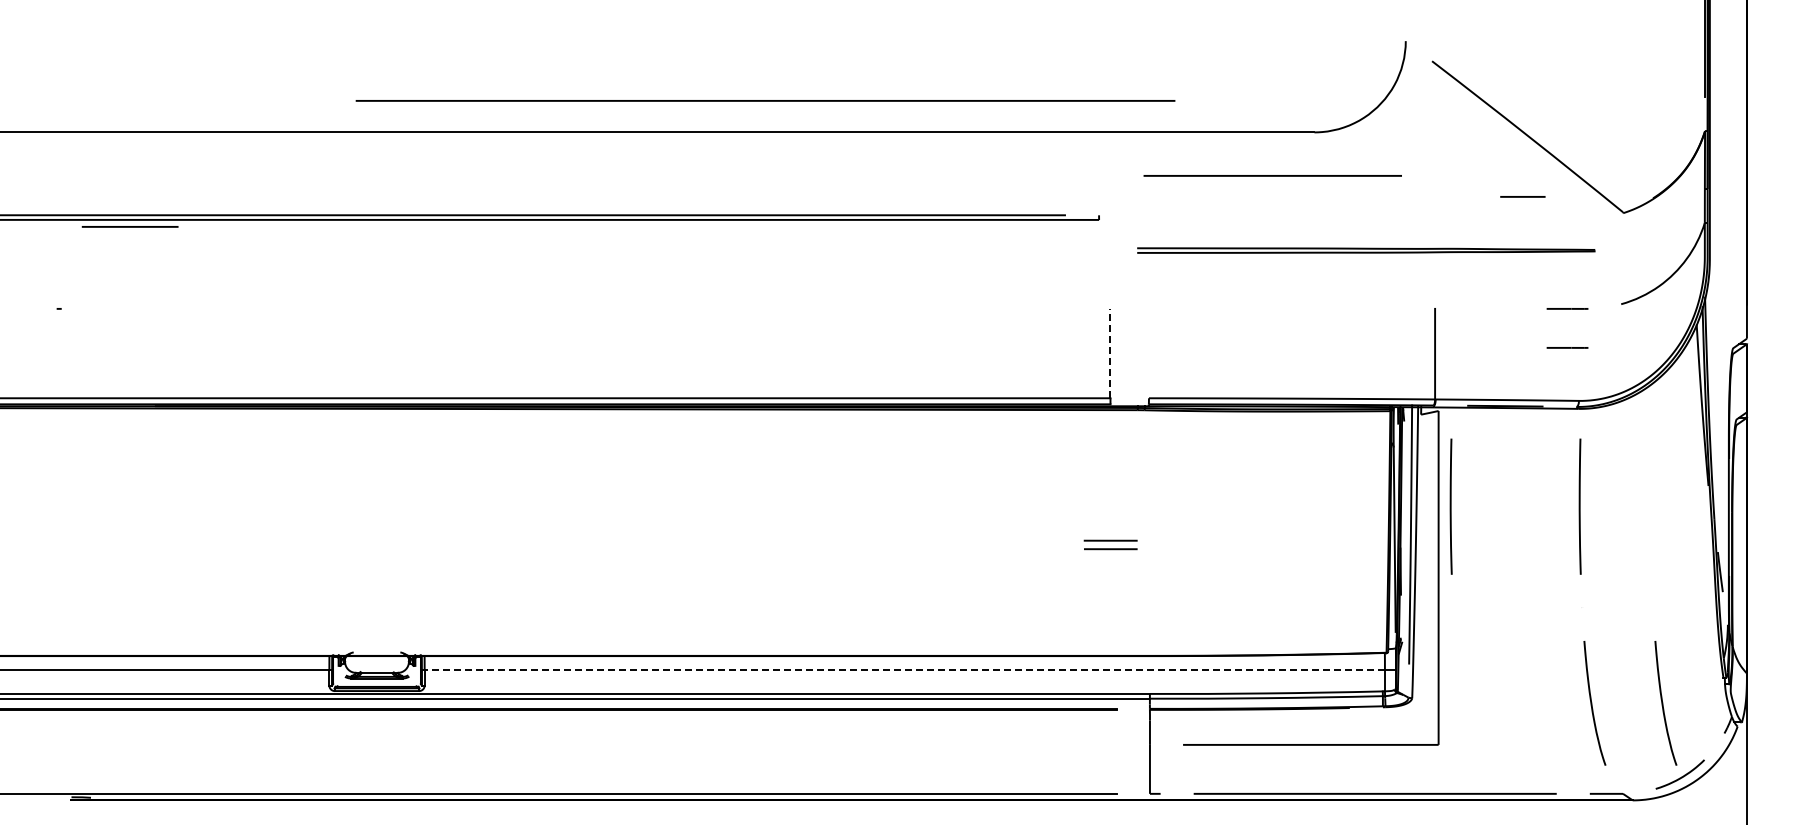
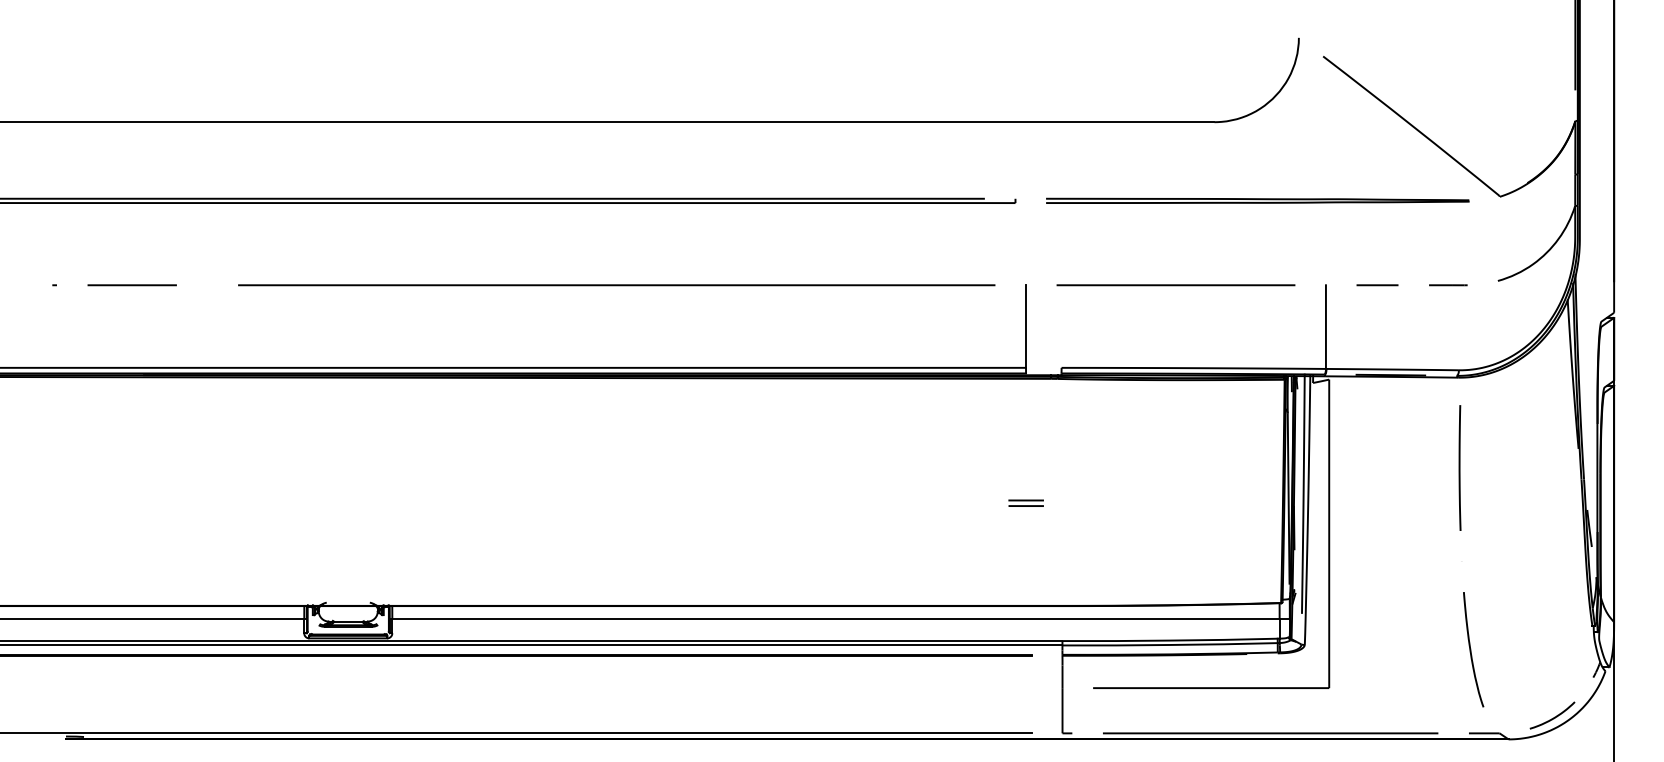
line: (765, 100) -> (616, 284), moved
line: (1272, 175) -> (1175, 284), moved
line: (1522, 196) -> (1377, 284), moved
line: (129, 226) -> (131, 284), moved
part: (1366, 250) -> (1257, 200), moved
line: (1567, 347) -> (1448, 320), removed
line: (1110, 353) -> (1026, 326), dashed -> solid
line: (1450, 506) -> (1340, 467), removed
part: (1110, 544) -> (1026, 502), size x0.71
line: (904, 669) -> (835, 618), dashed -> solid
curve: (1663, 703) -> (1537, 649), removed

